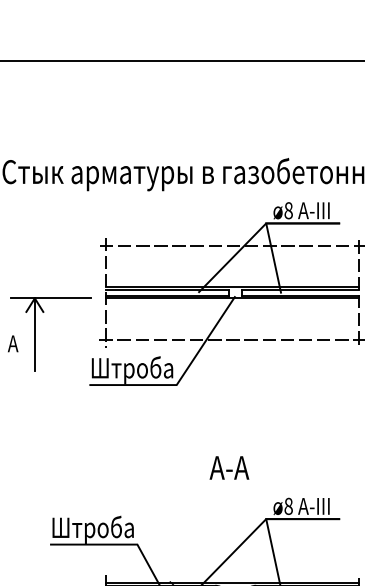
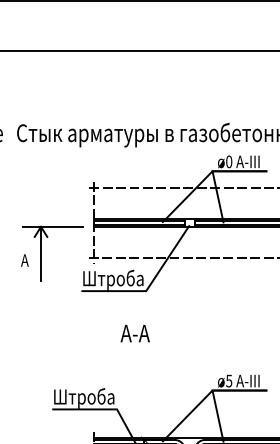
text: (289, 210) -> (229, 161), ø8 -> ø0
text: (228, 467) -> (134, 333), moved
text: (289, 505) -> (229, 380), ø8 -> ø5

